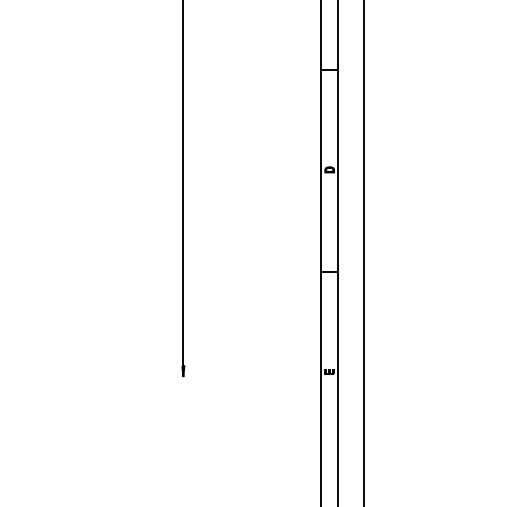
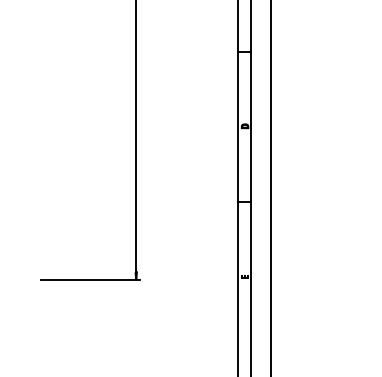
line: (120, 377) -> (89, 280), added

